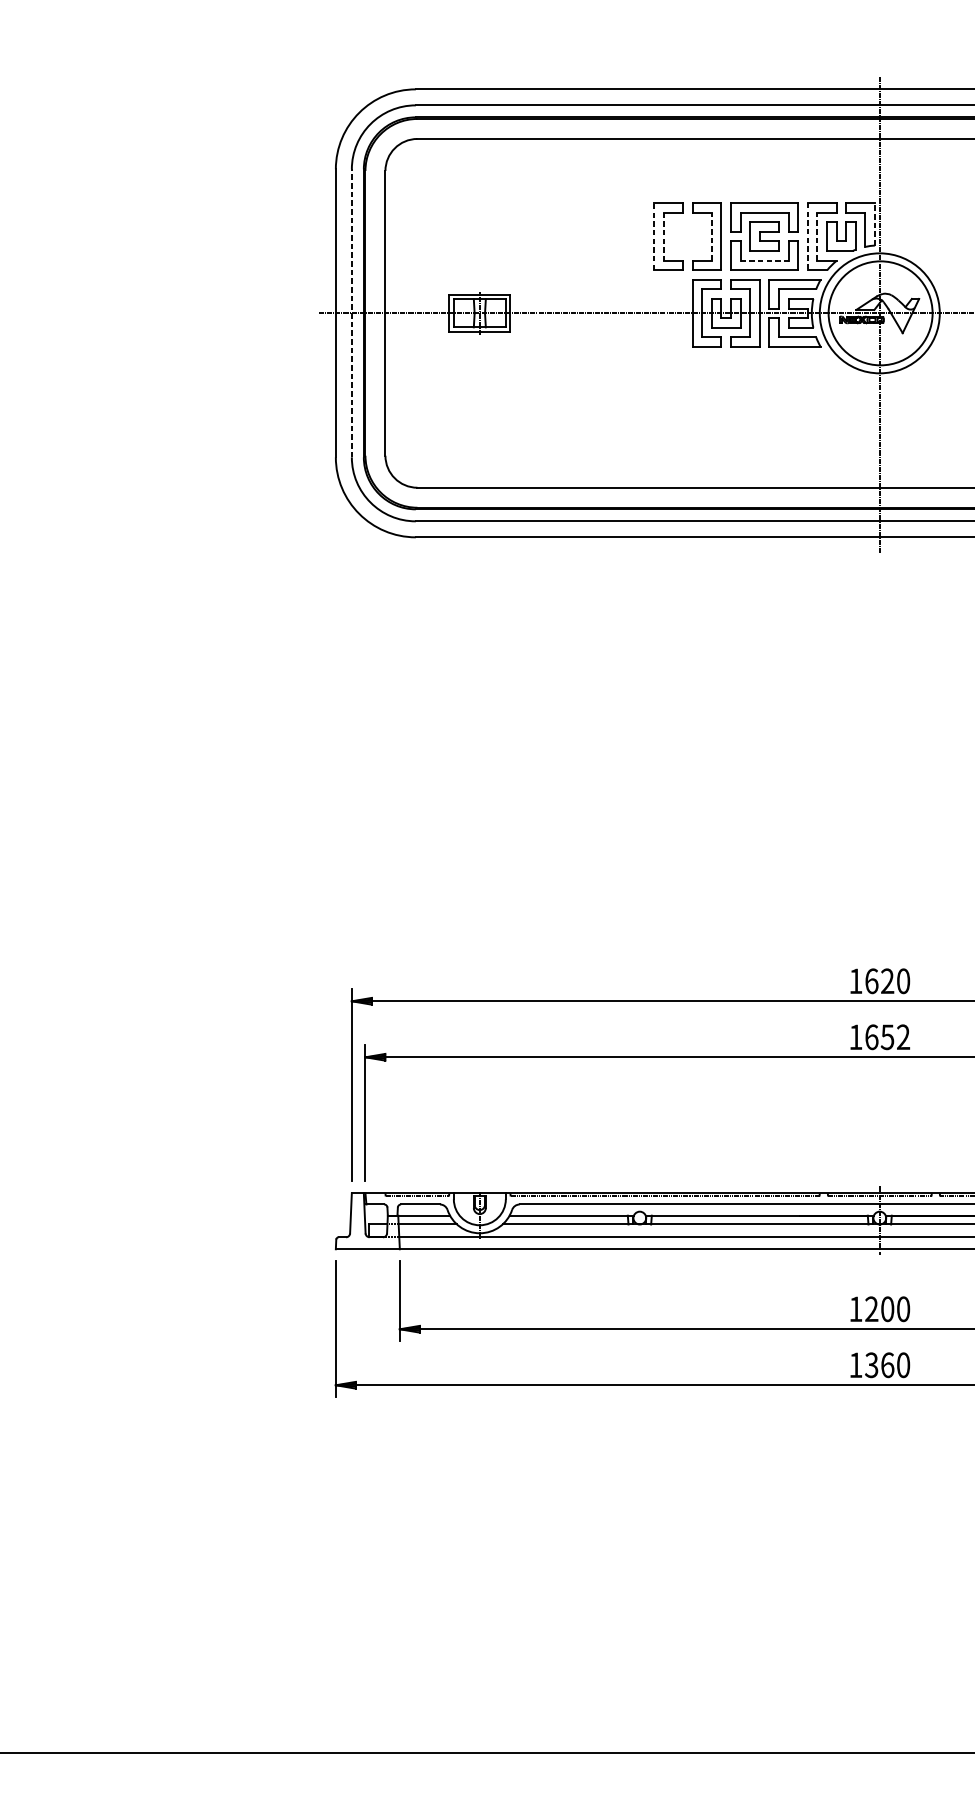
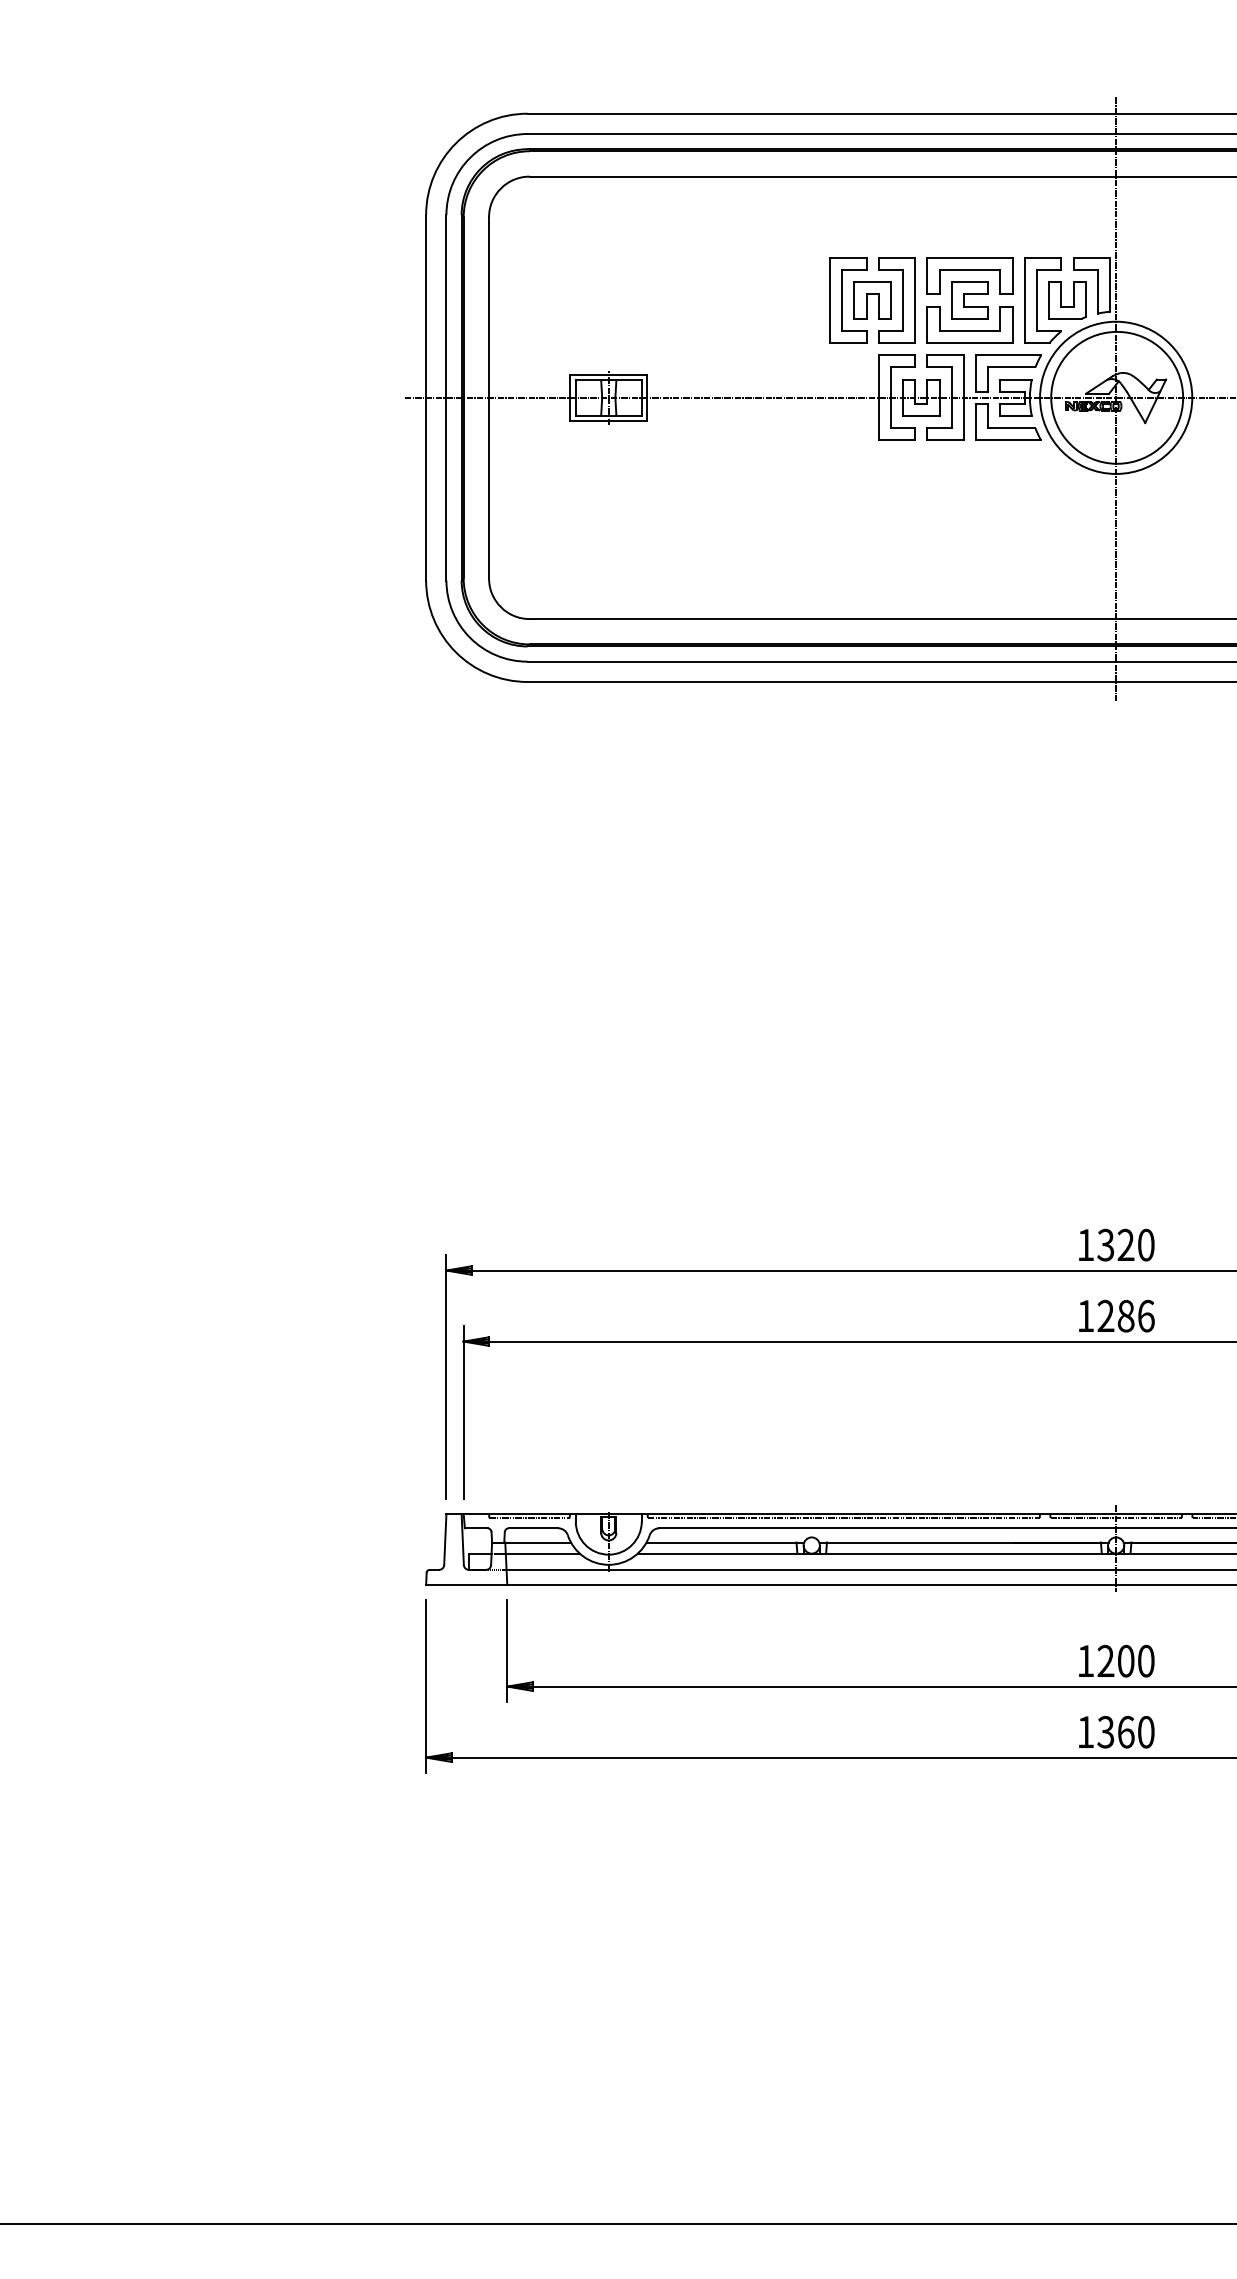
line: (875, 224) -> (1110, 284), dashed -> solid
line: (712, 235) -> (903, 299), dashed -> solid
line: (817, 235) -> (1037, 299), dashed -> solid
line: (653, 236) -> (829, 300), dashed -> solid
line: (664, 236) -> (842, 300), dashed -> solid
part: (687, 236) -> (872, 300), added
line: (807, 236) -> (1024, 300), dashed -> solid
line: (764, 260) -> (970, 330), dashed -> solid
line: (351, 313) -> (446, 397), dashed -> solid
text: (871, 980) -> (1105, 1244), 1620 -> 1320
text: (887, 1036) -> (1125, 1315), 1652 -> 1286

